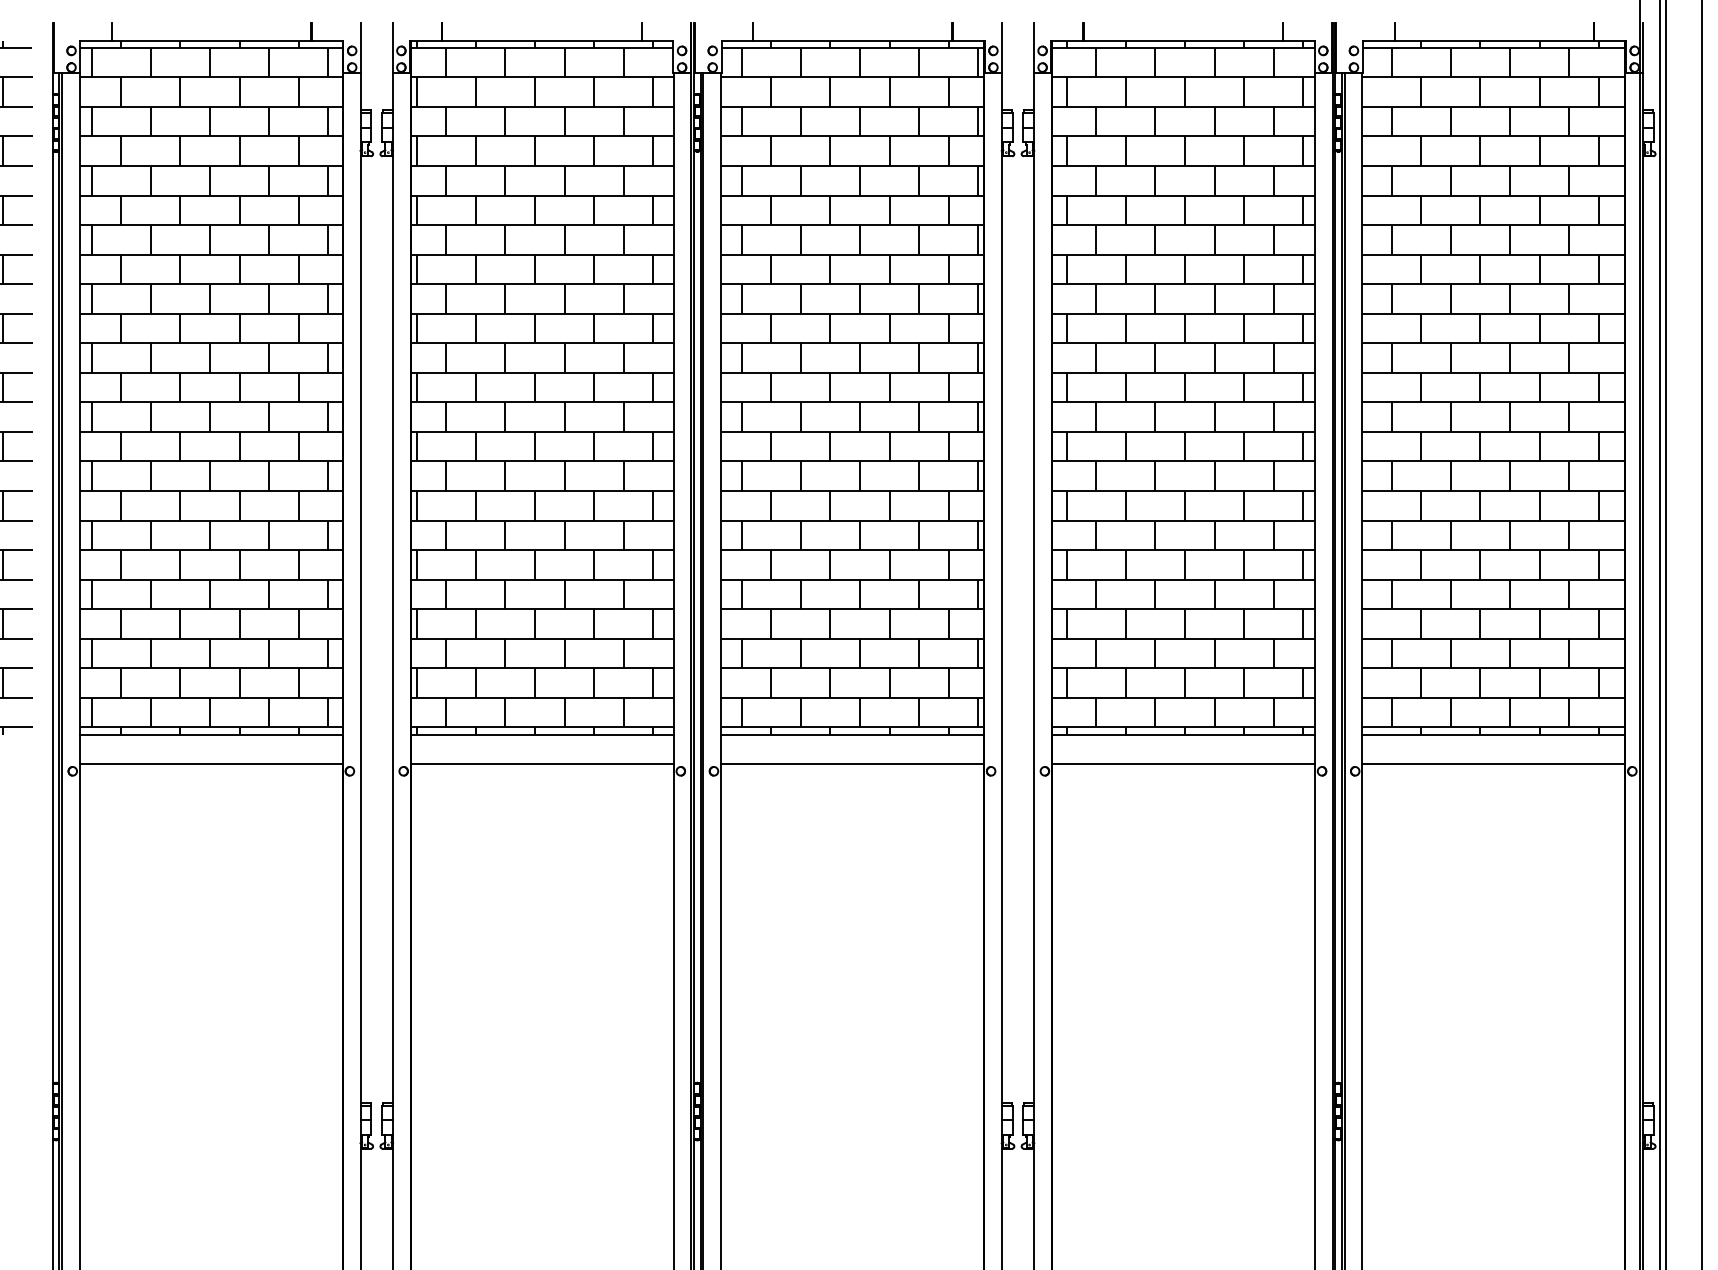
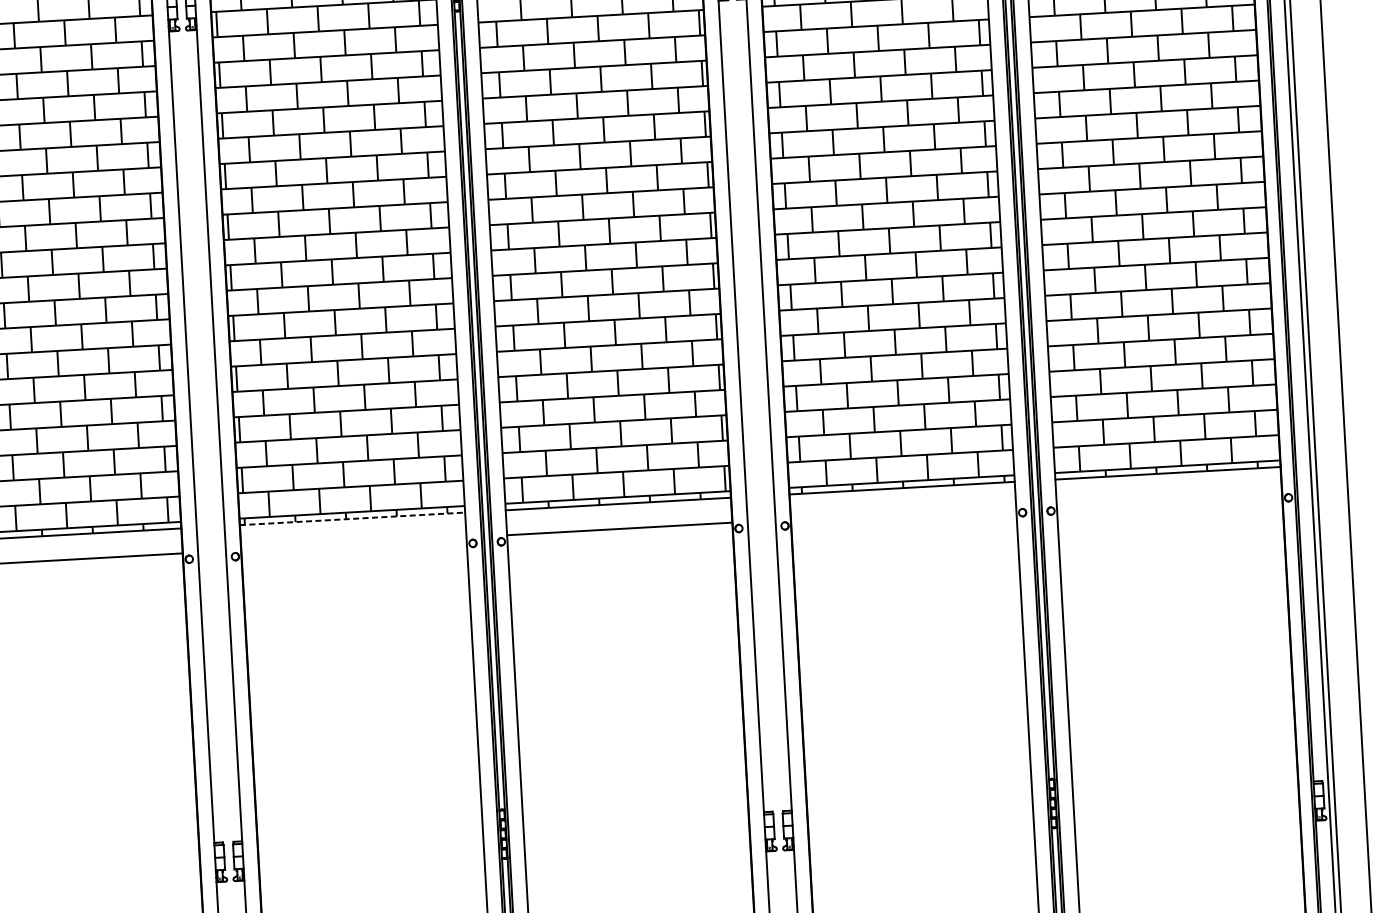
line: (542, 734) -> (352, 518), solid -> dashed
line: (542, 764) -> (354, 544), removed
line: (1183, 764) -> (903, 513), removed
line: (1493, 764) -> (1169, 498), removed

